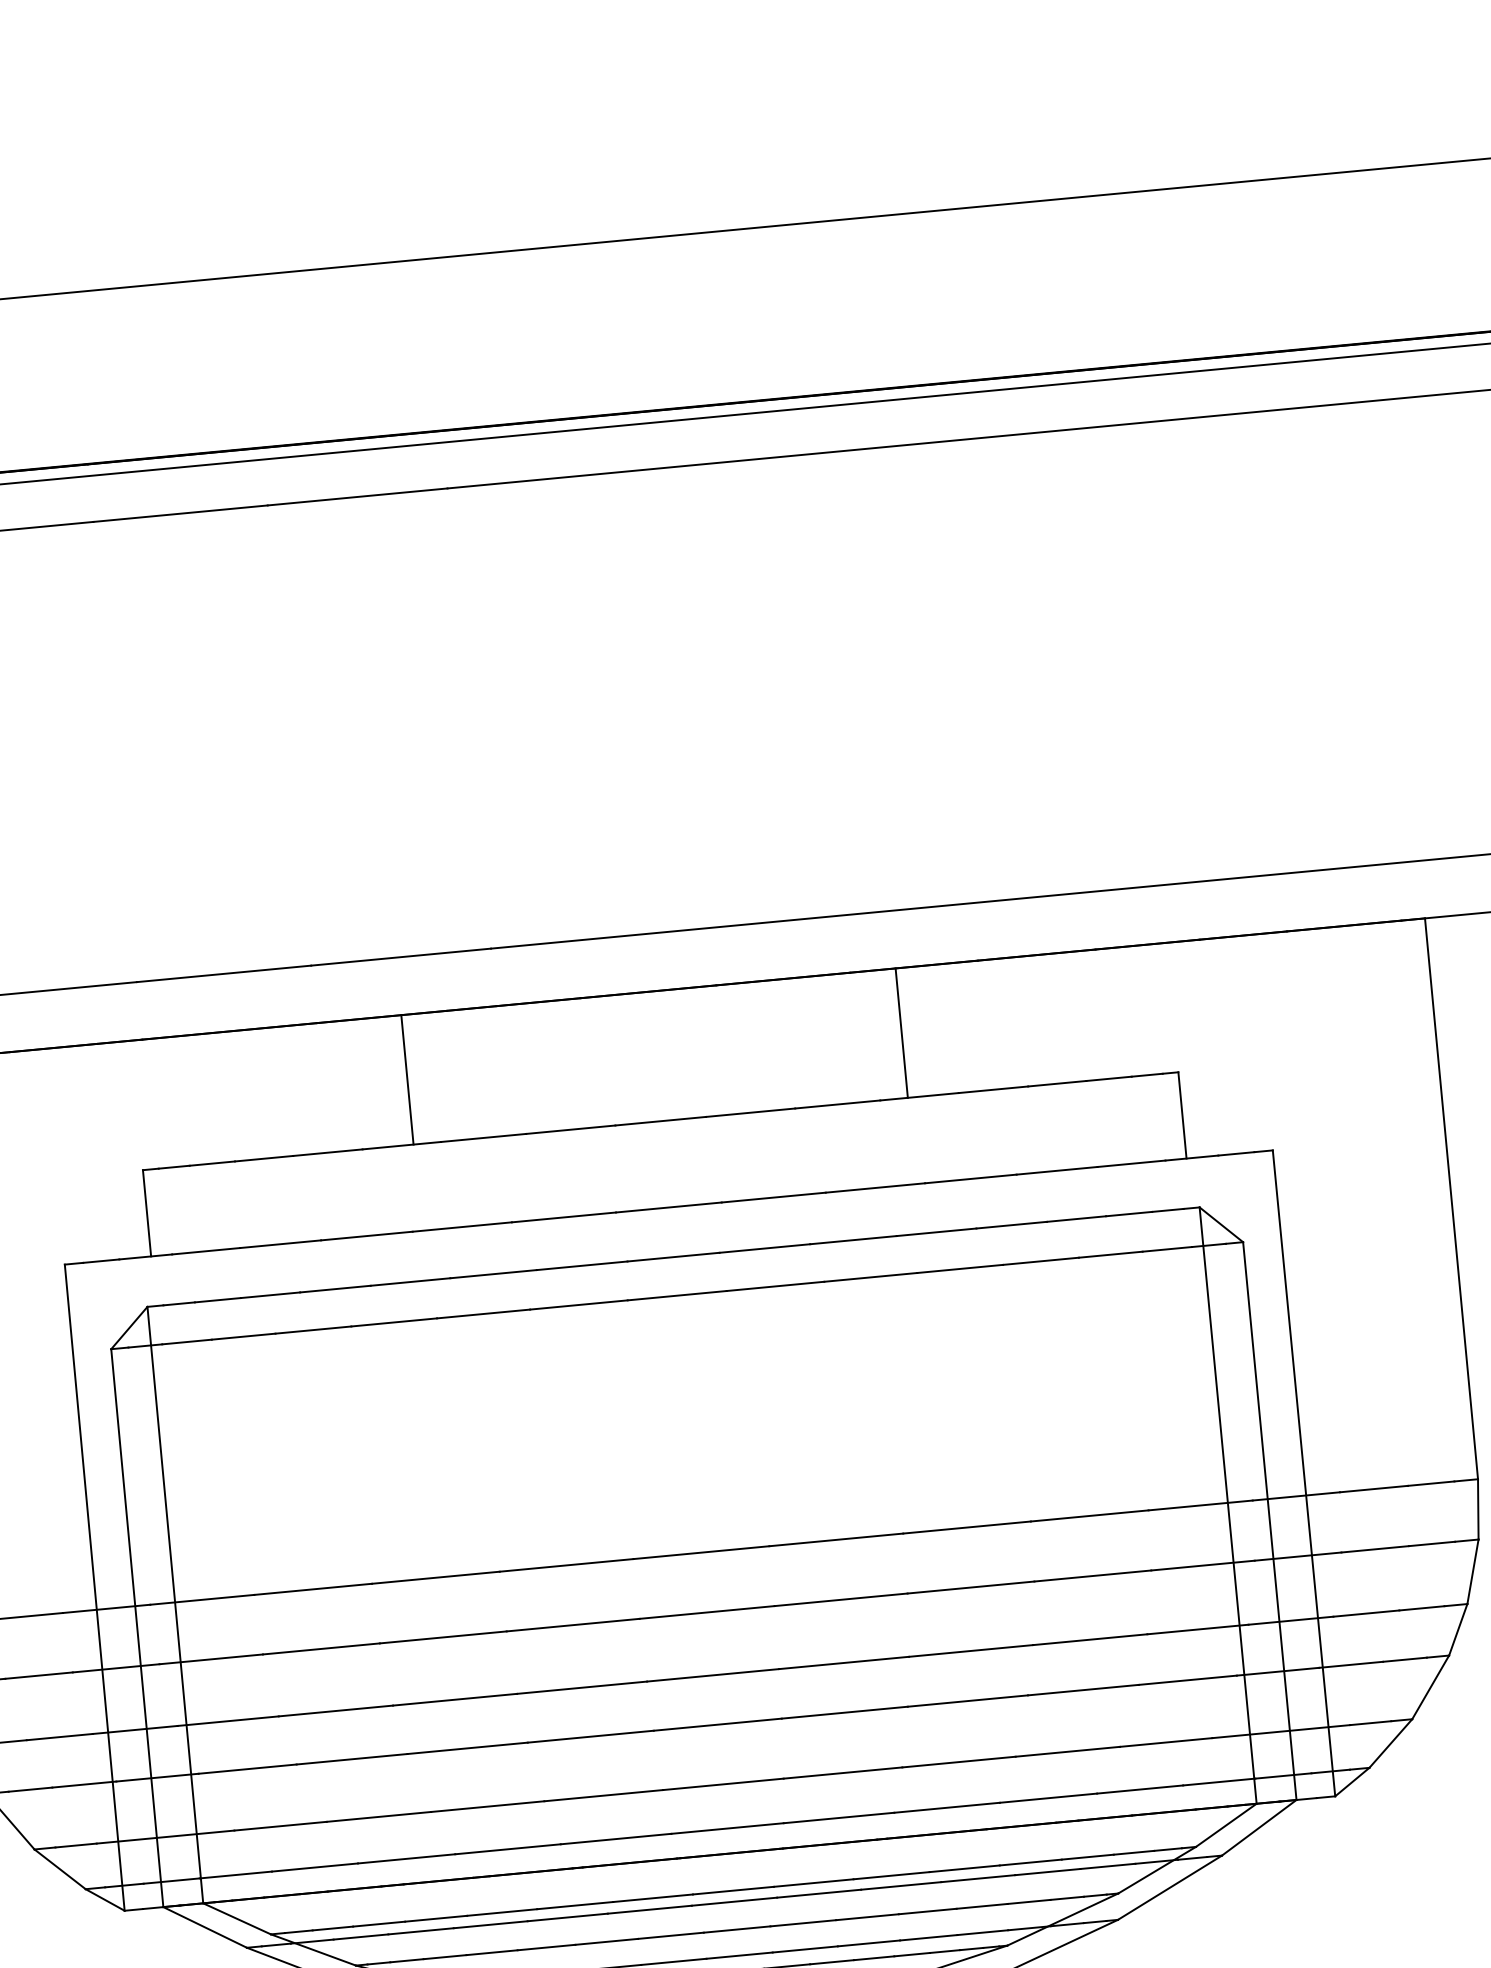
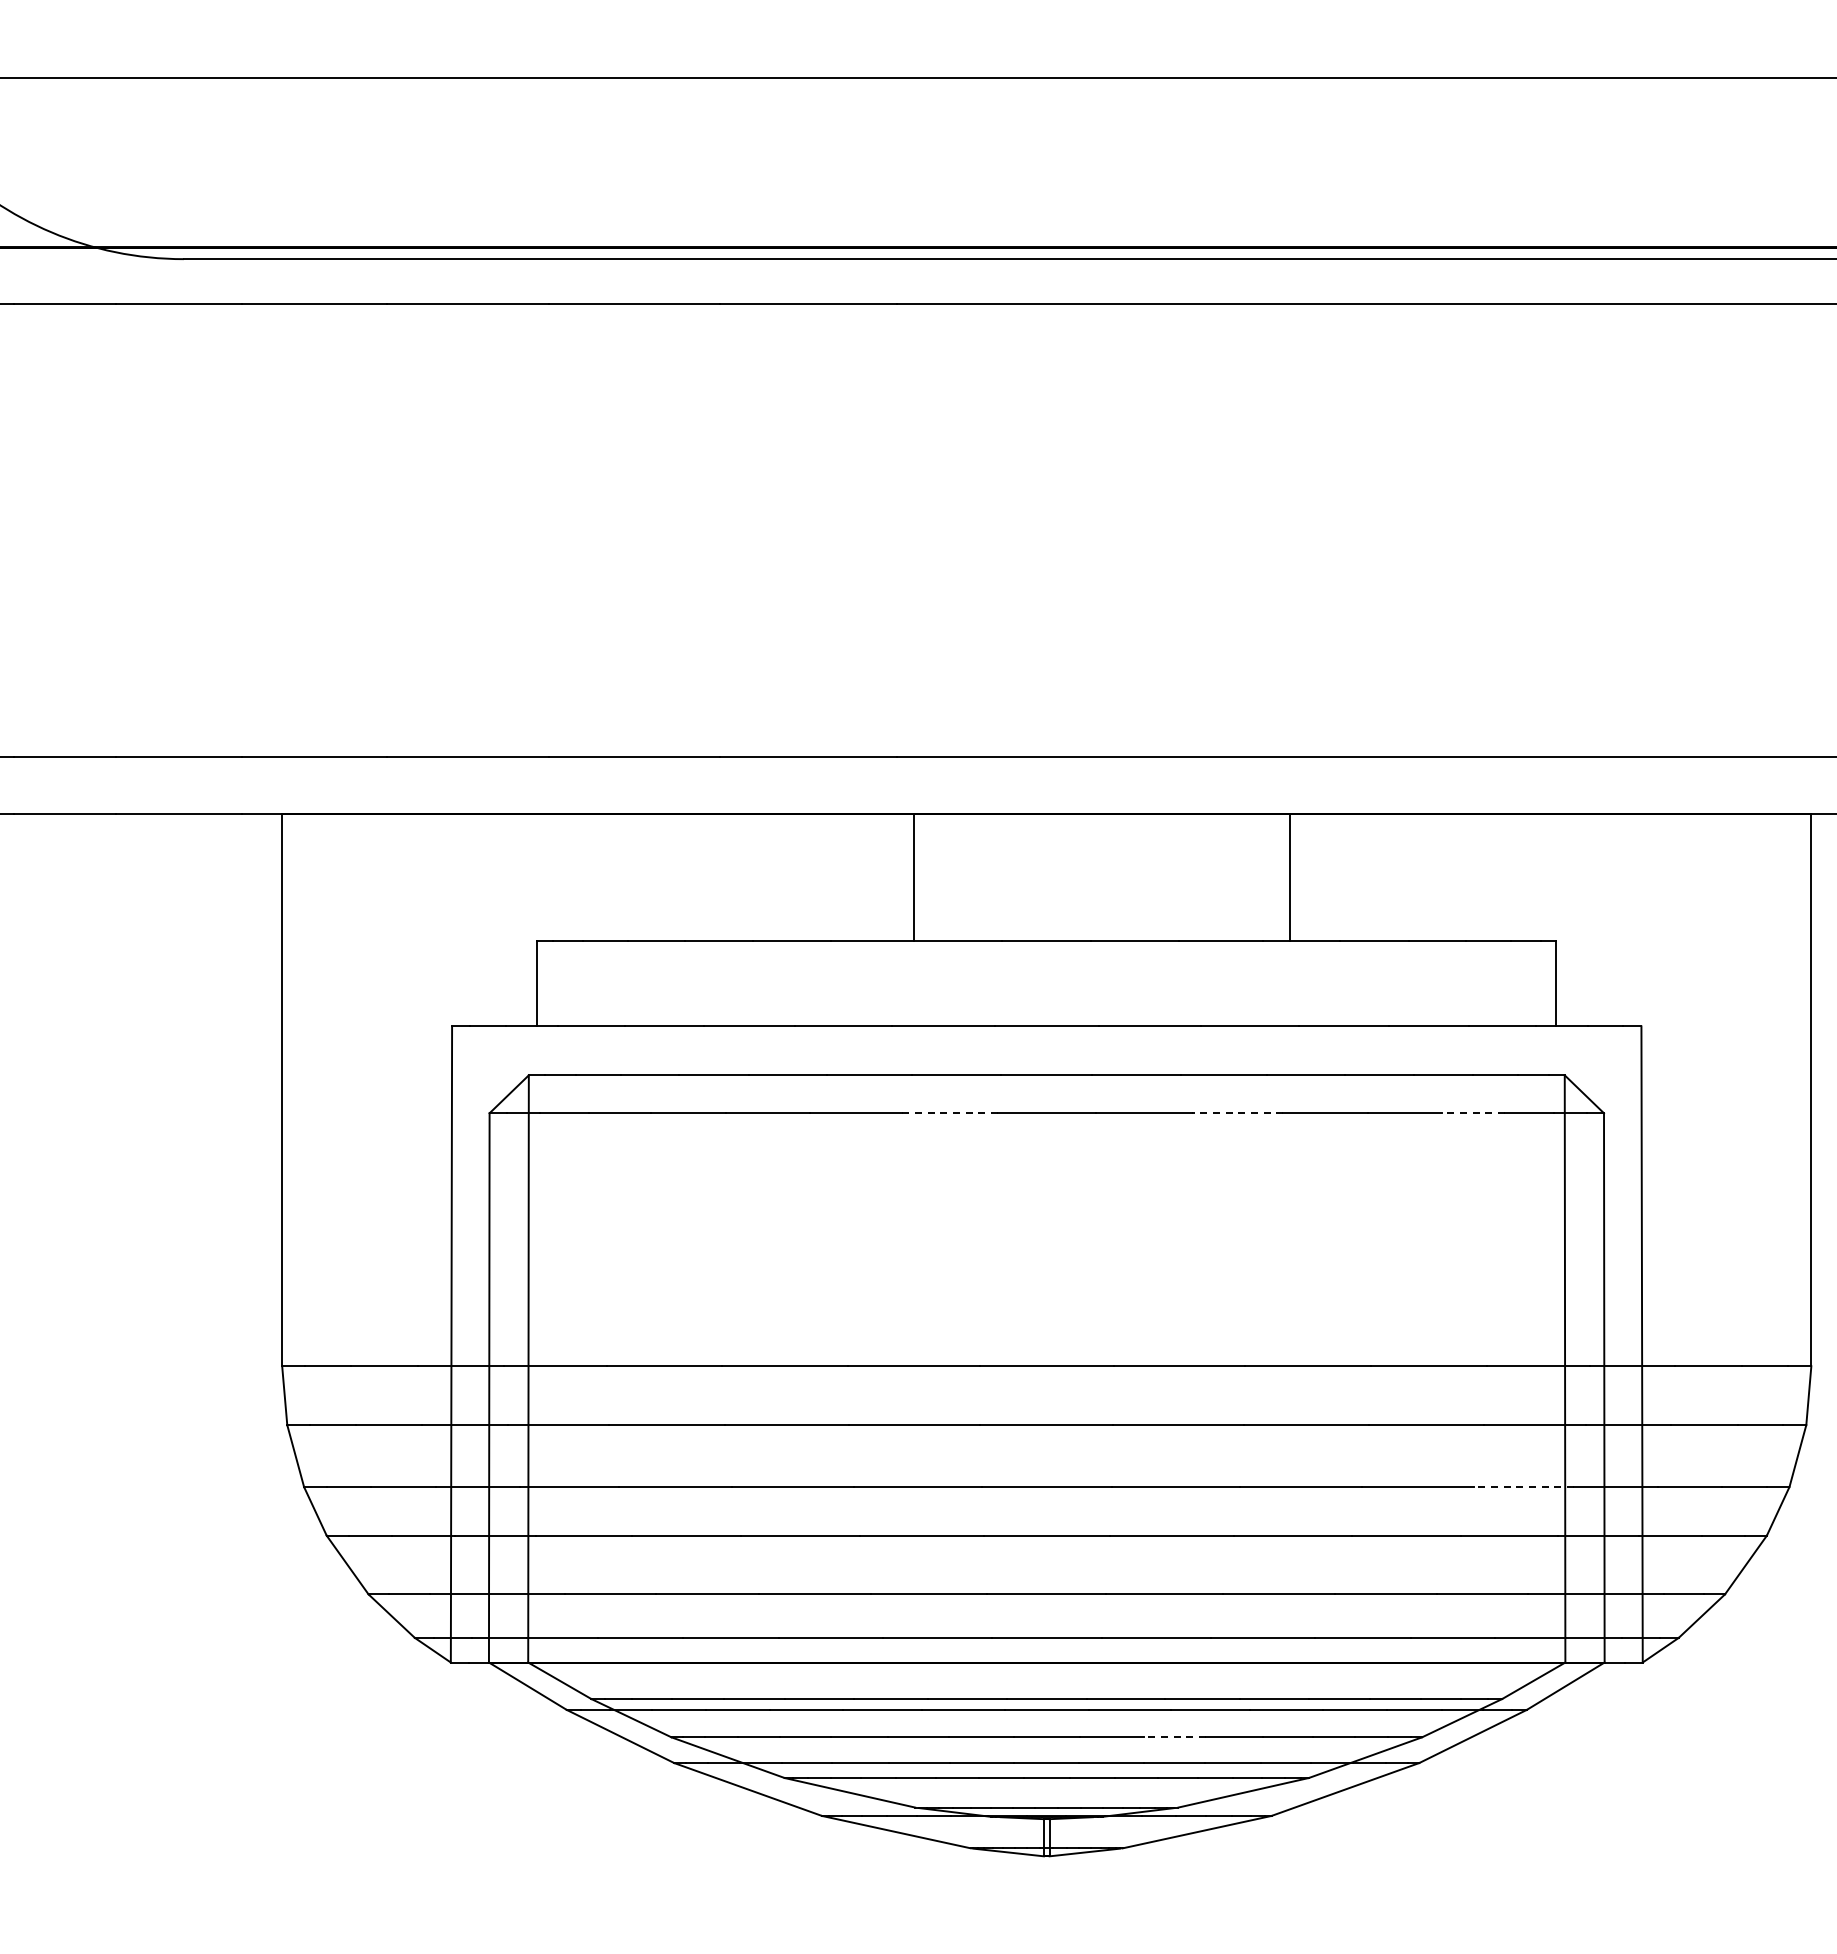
line: (407, 1079) -> (914, 877), moved
line: (1110, 1254) -> (1473, 1113), solid -> dashed
line: (870, 1277) -> (1237, 1113), solid -> dashed
line: (578, 1305) -> (949, 1113), solid -> dashed
line: (1198, 1629) -> (1524, 1487), solid -> dashed
line: (867, 1917) -> (1175, 1737), solid -> dashed

